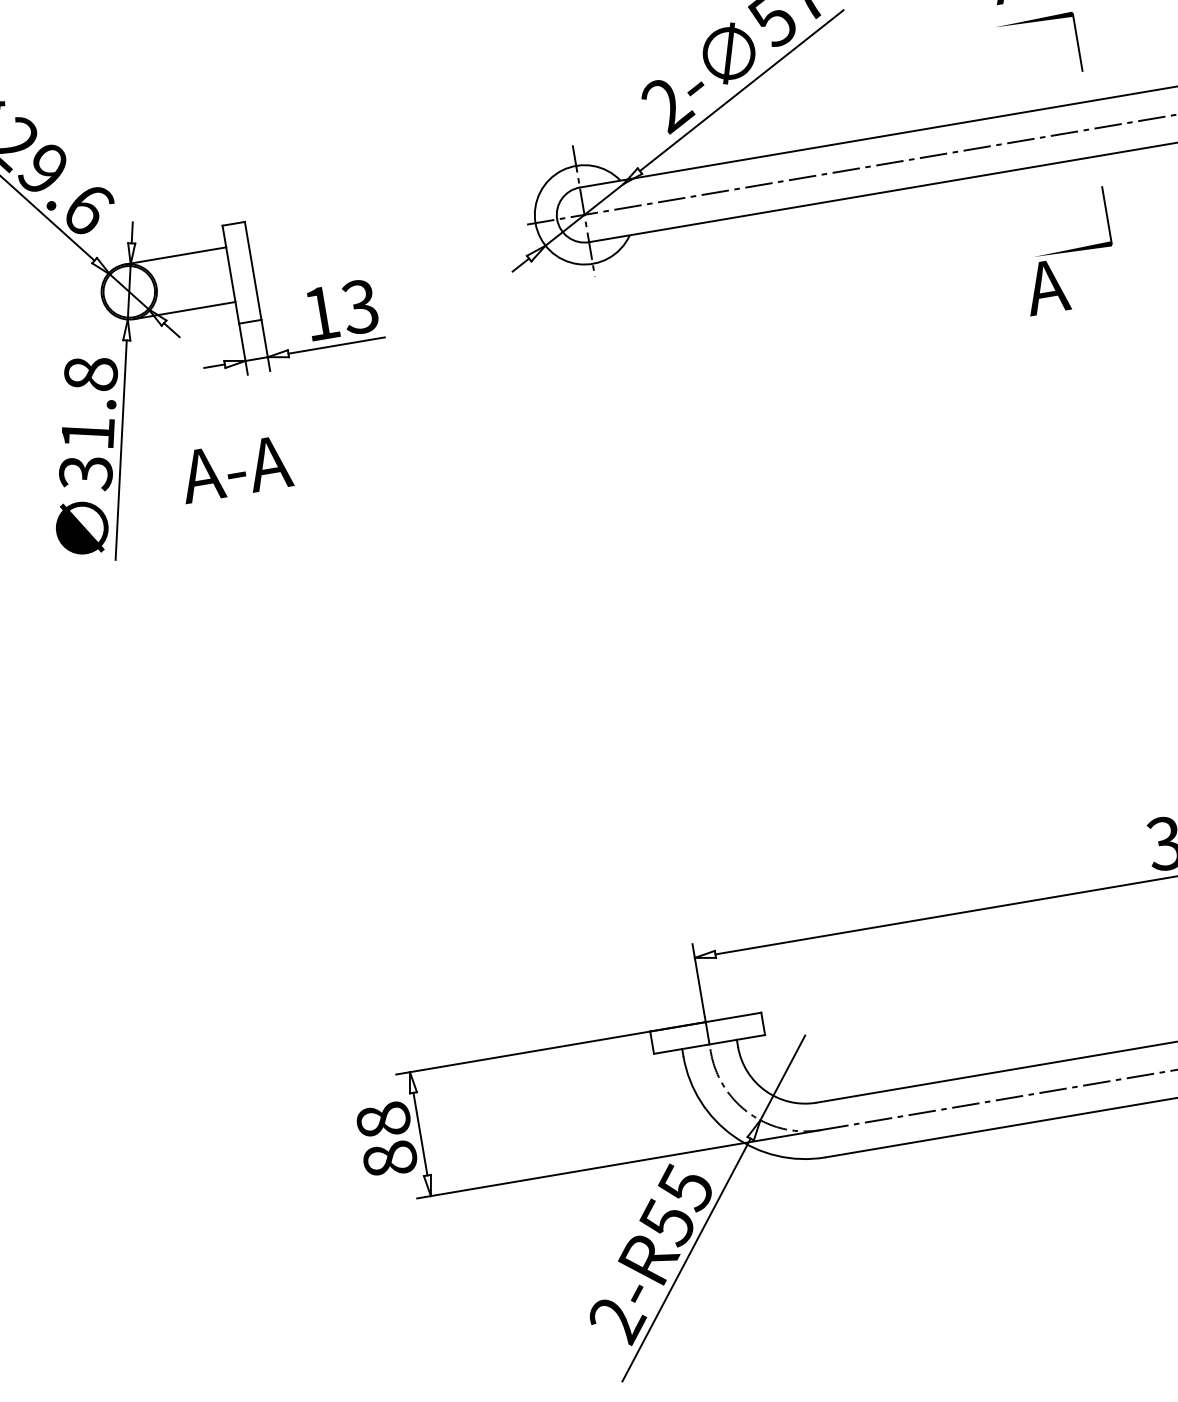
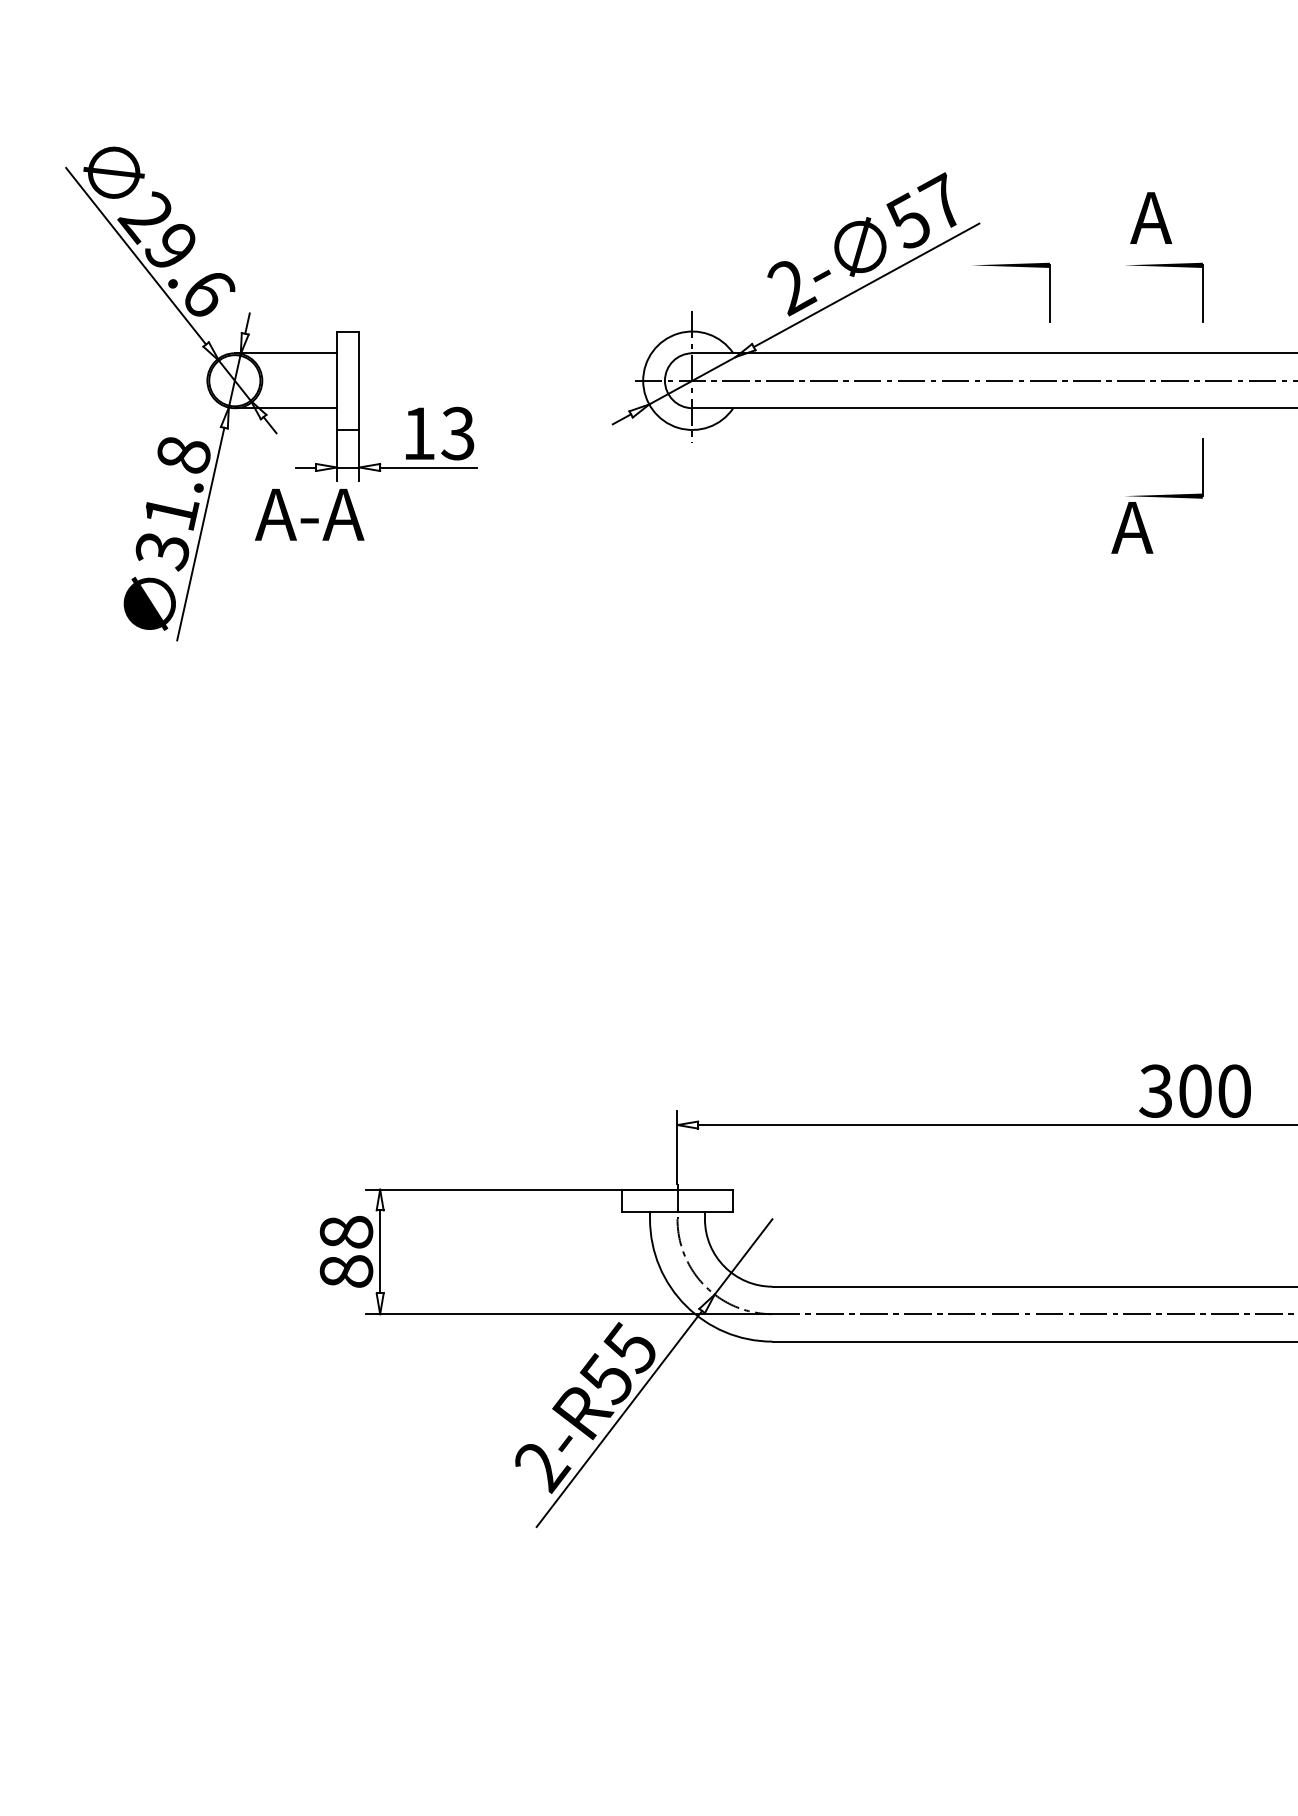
part: (882, 47) -> (1011, 266), added
text: (235, 469) -> (309, 514), moved

